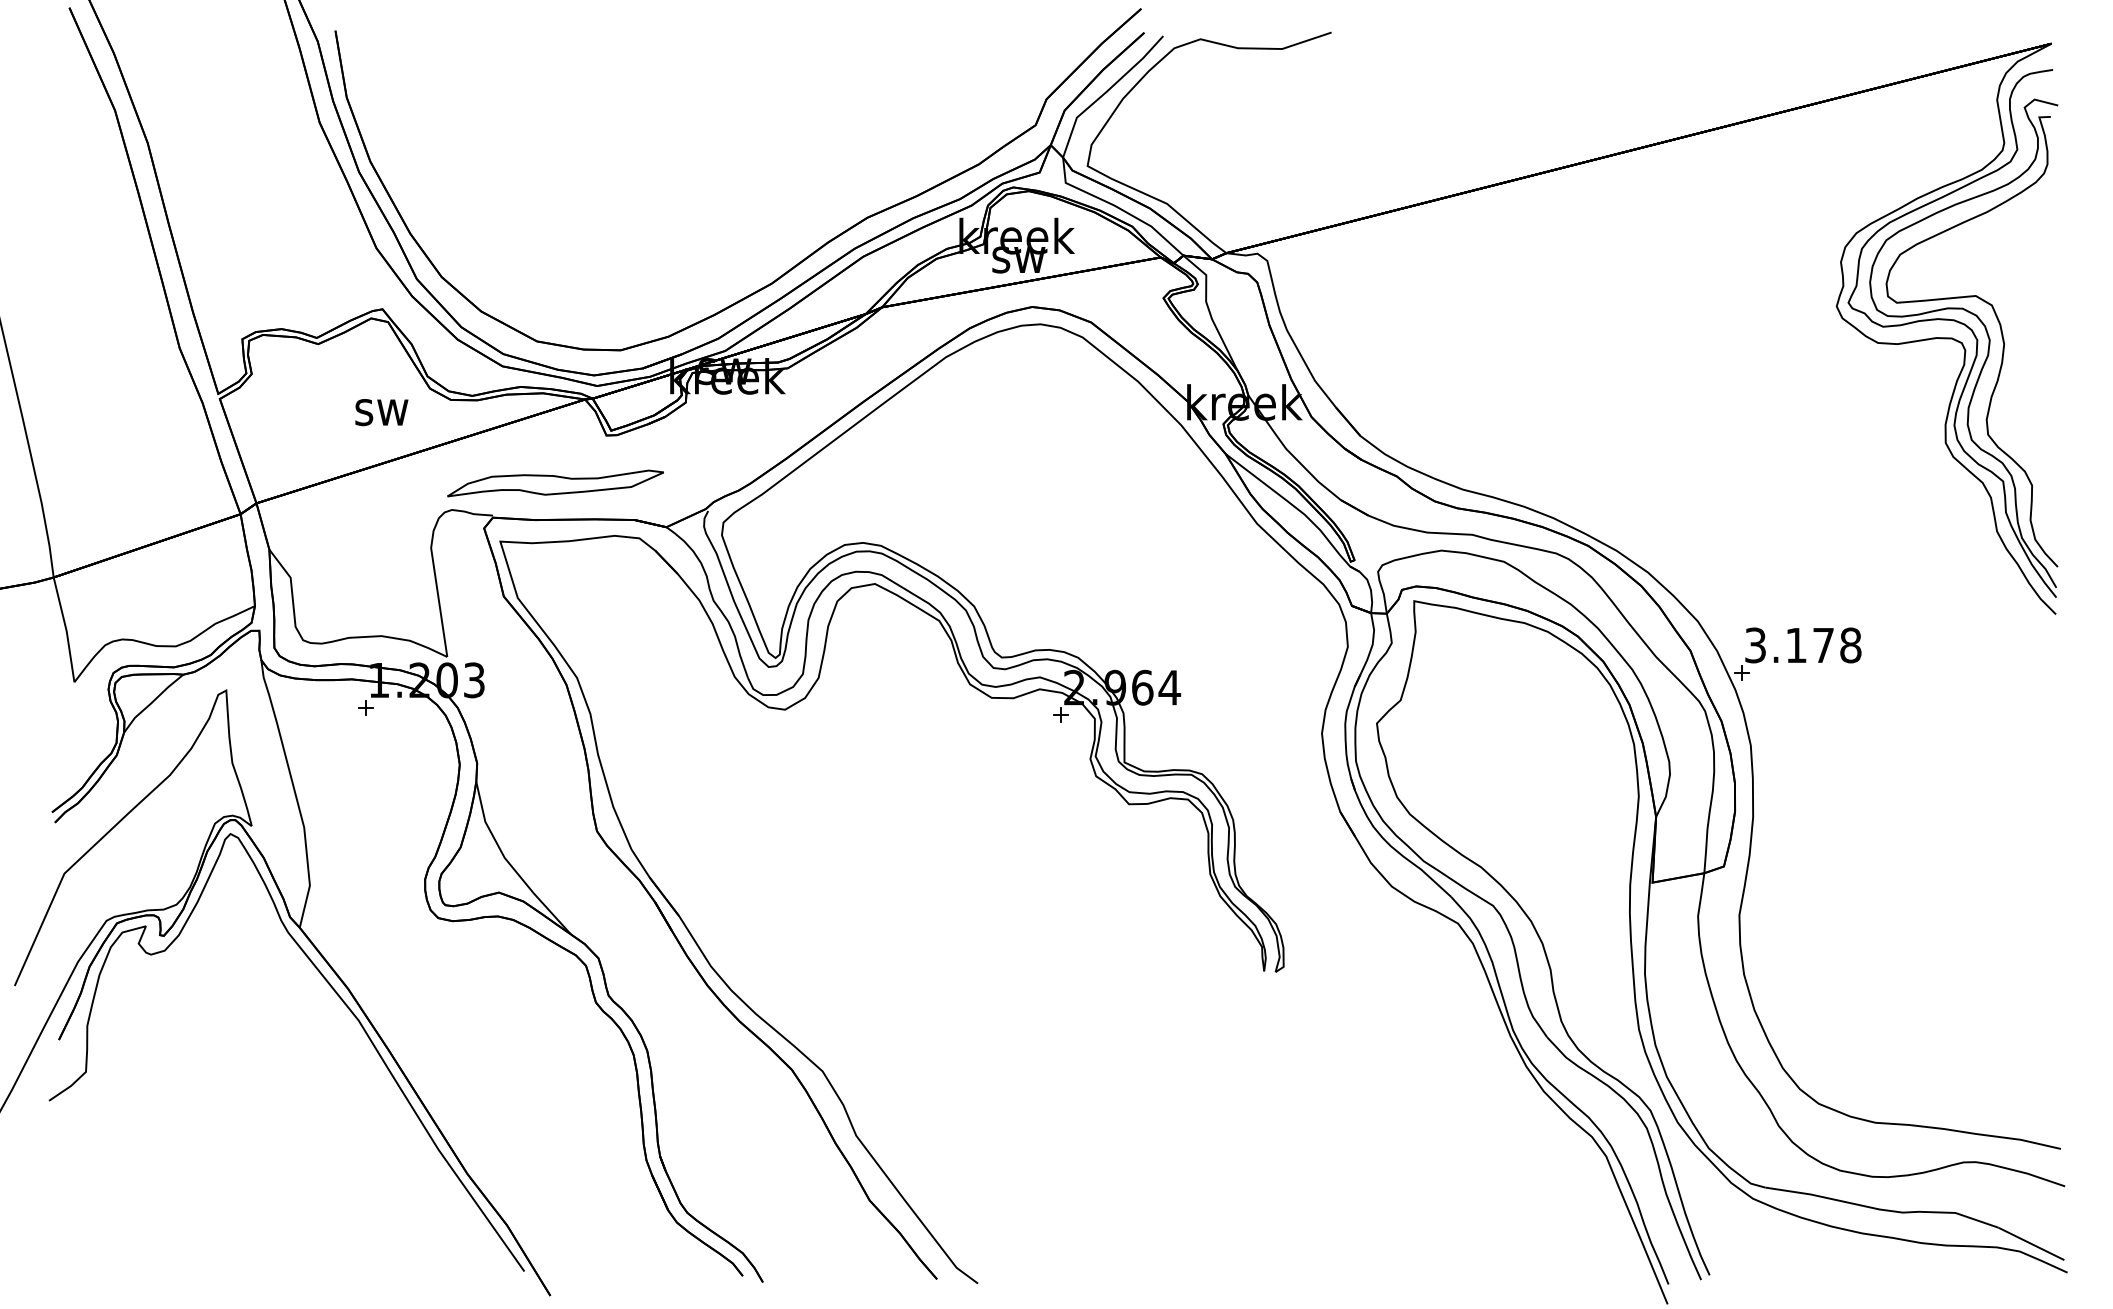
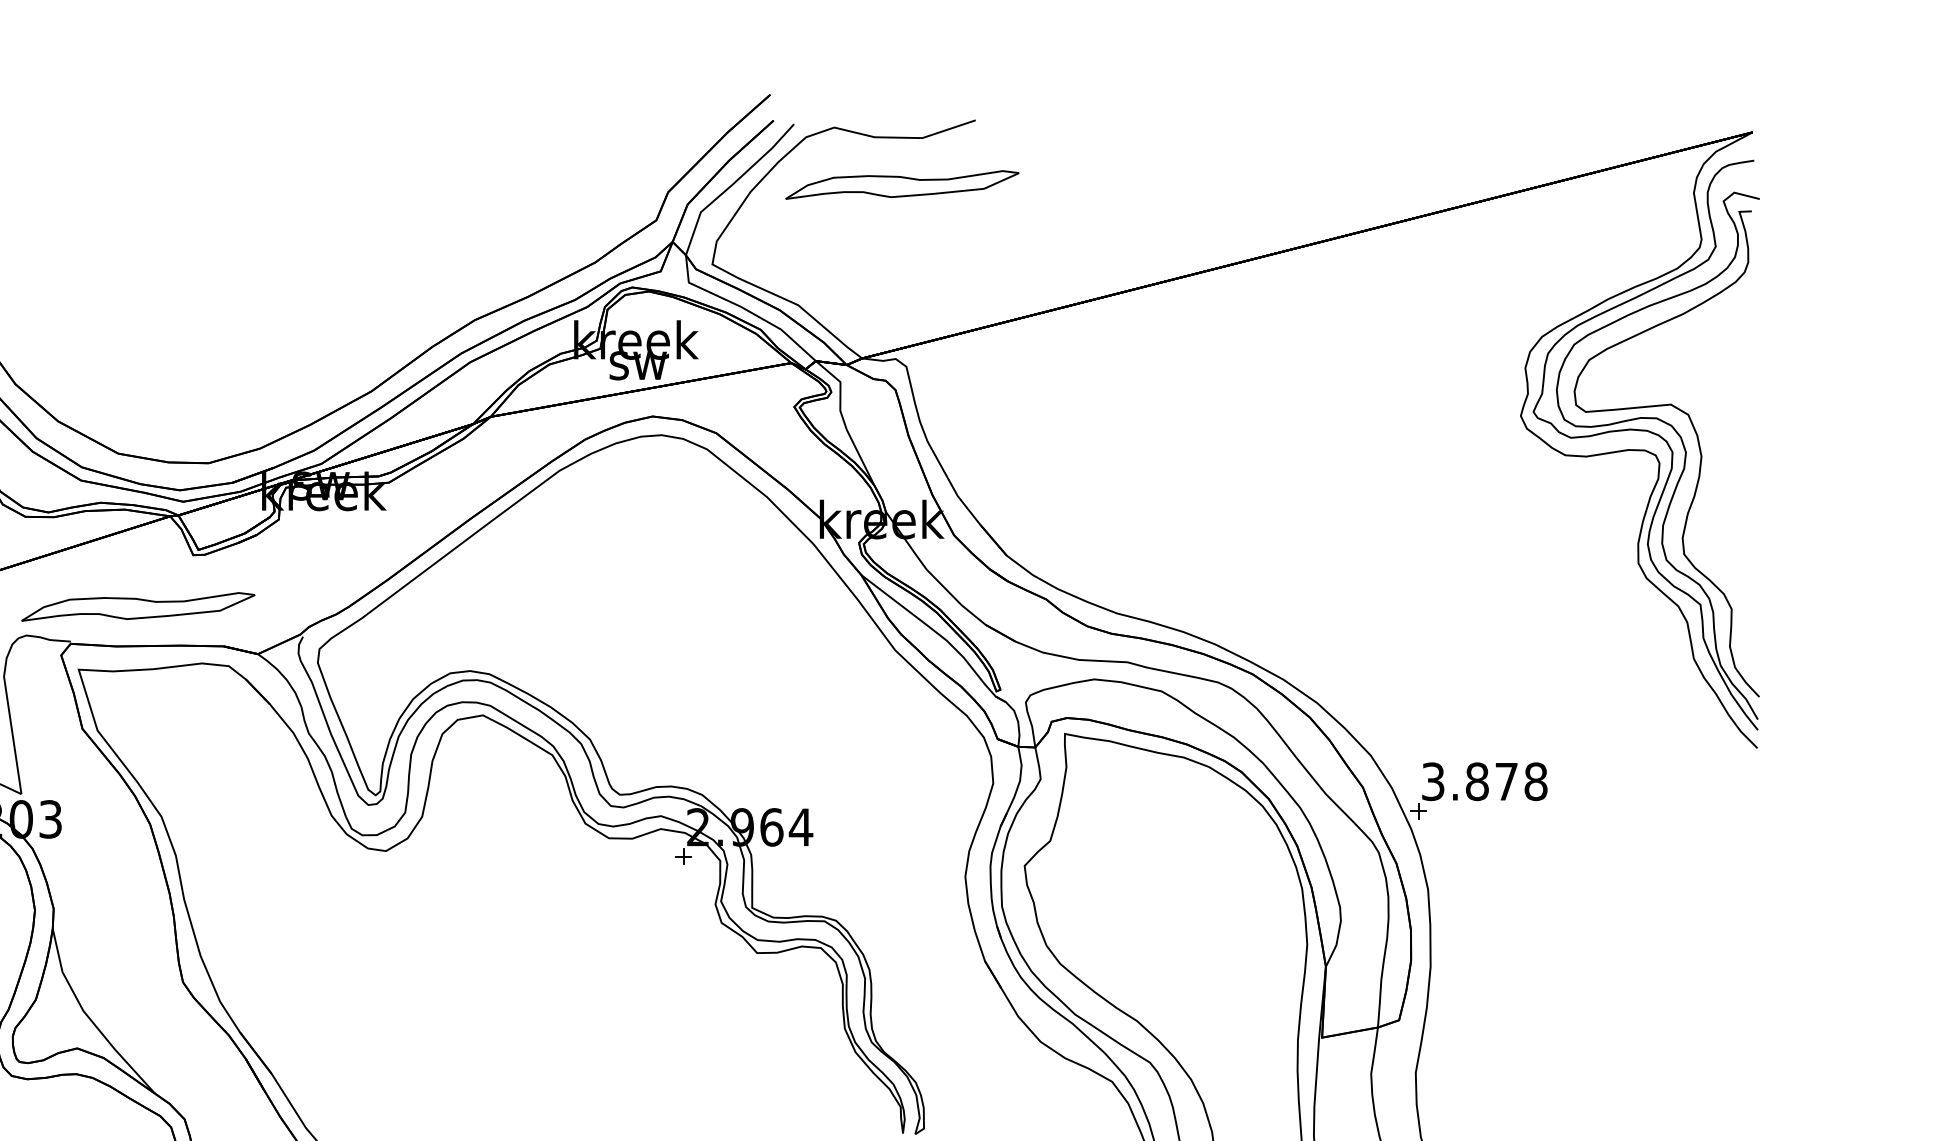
part: (1263, 92) -> (902, 185), added
text: (1796, 645) -> (1477, 781), 3.178 -> 3.878

